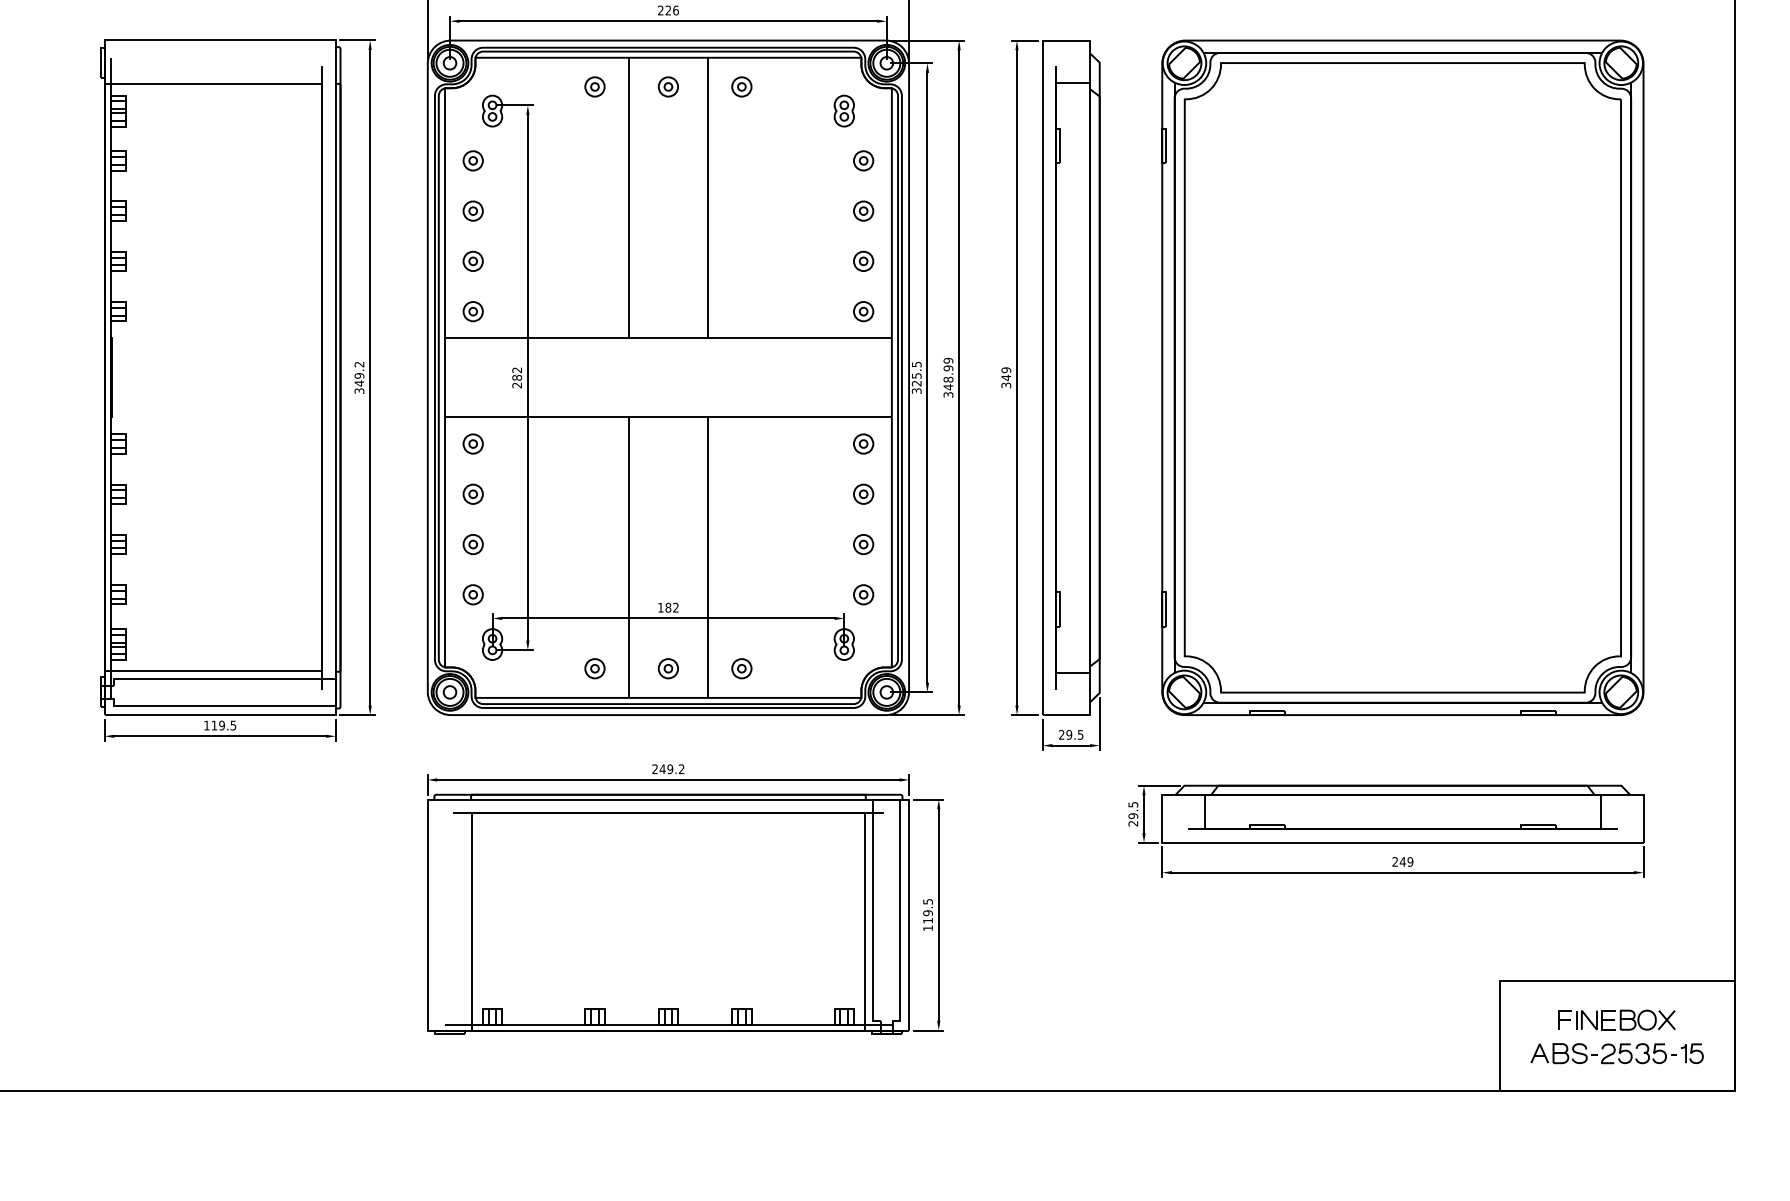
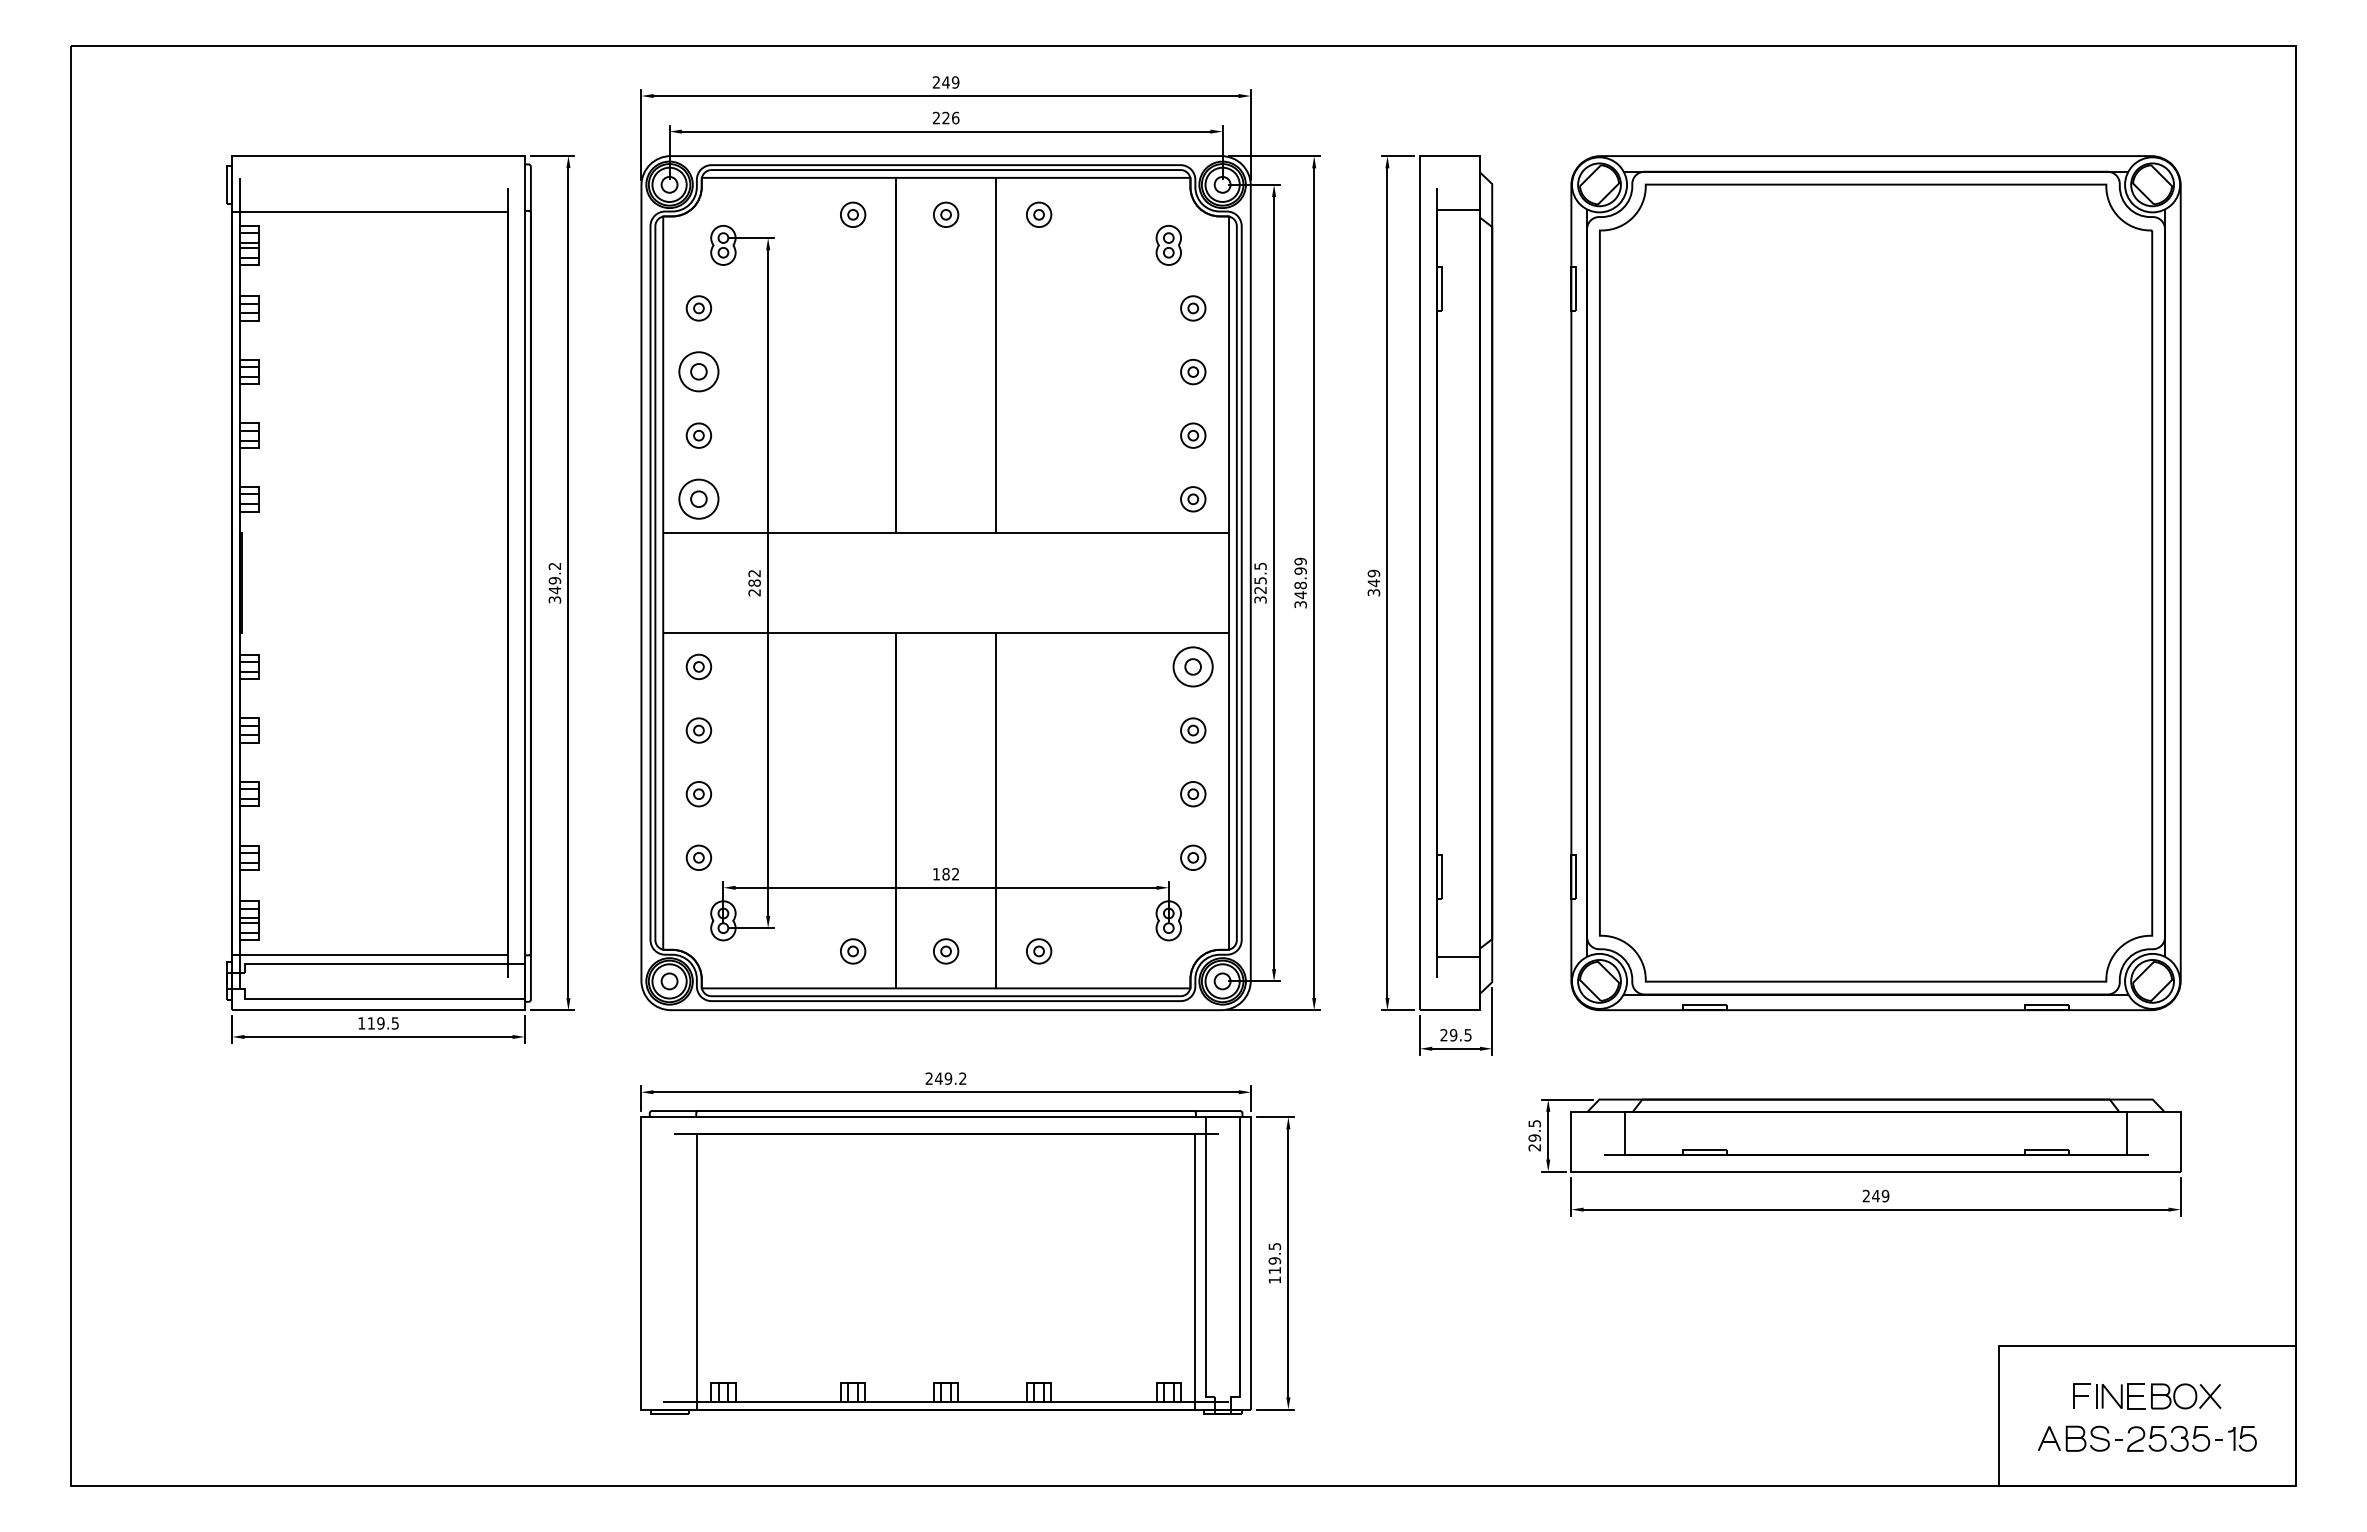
part: (472, 211) -> (698, 372), size x1.6
part: (472, 311) -> (698, 499), size x1.6
part: (863, 443) -> (1193, 666), size x1.6

